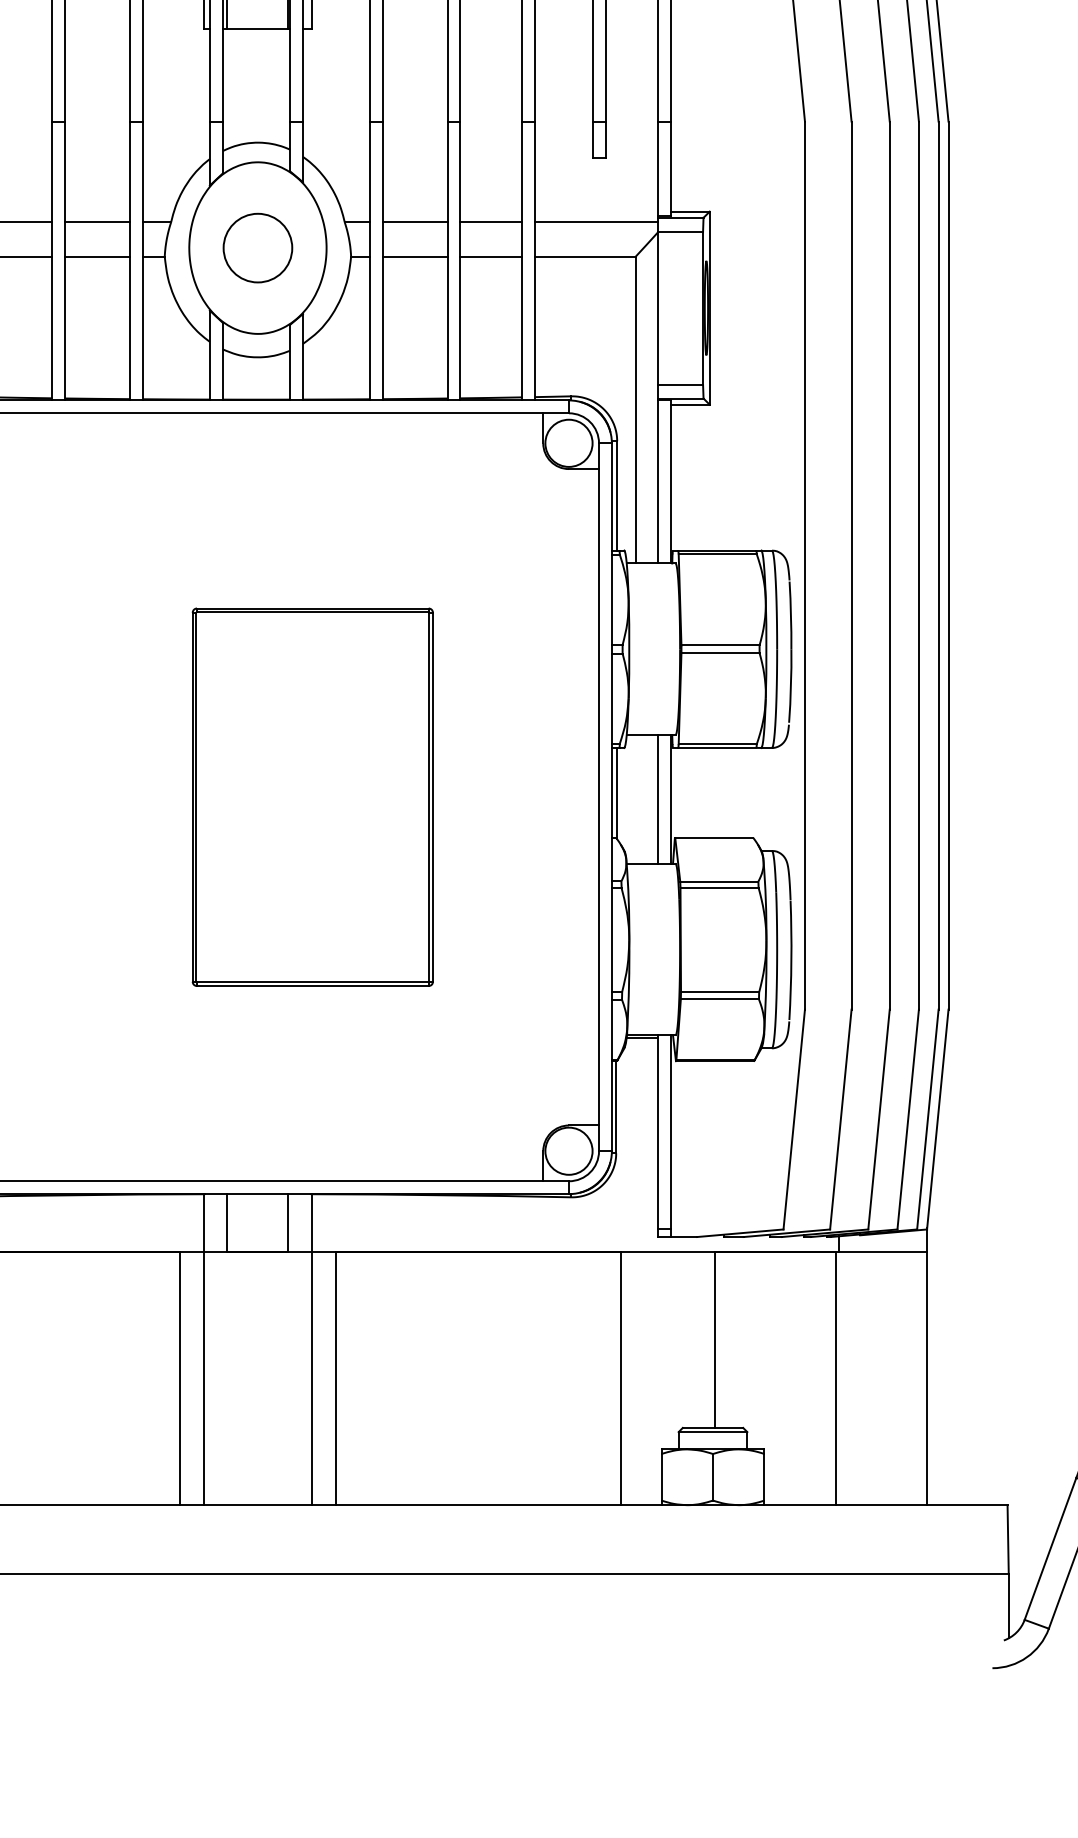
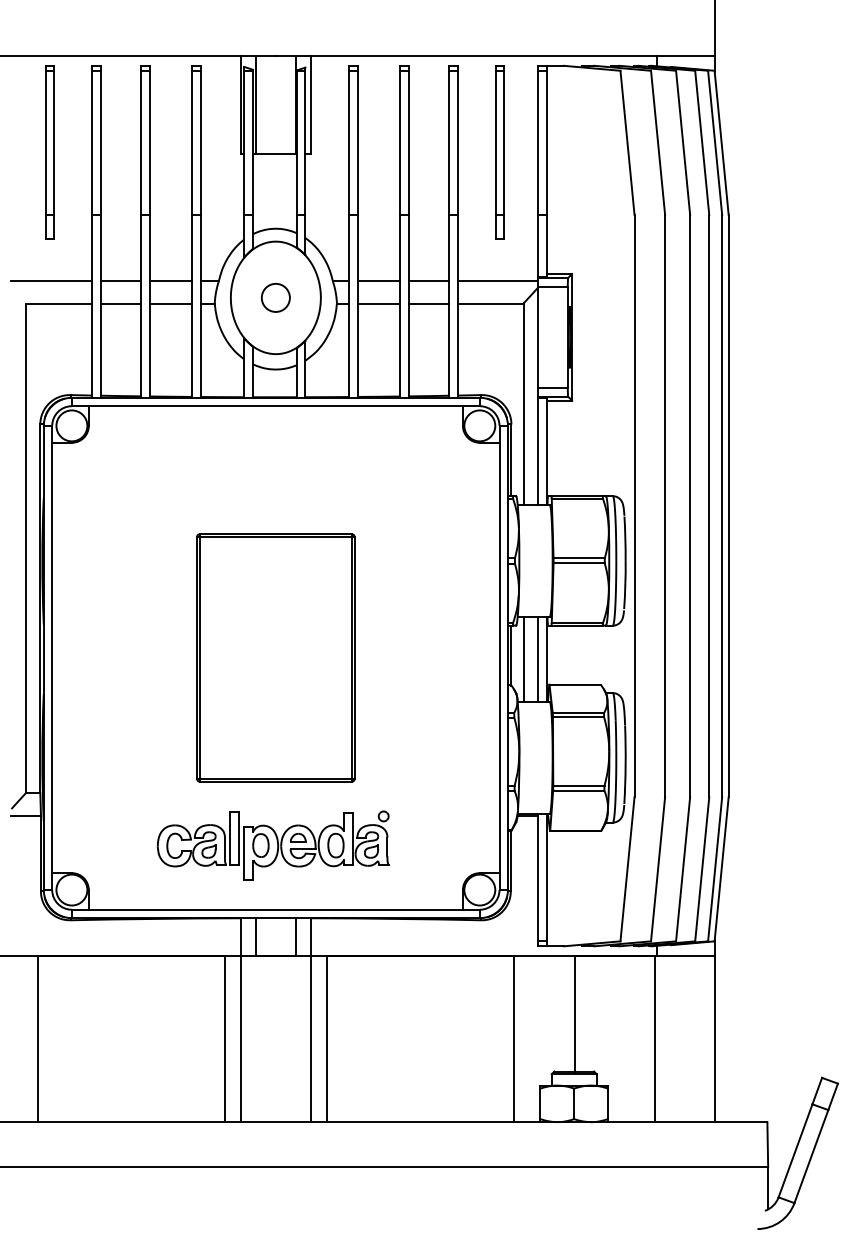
circle: (257, 247) -> (275, 297), size x0.62
part: (312, 796) -> (275, 657), moved
line: (635, 799) -> (523, 659), added
part: (252, 1083) -> (272, 845), added

